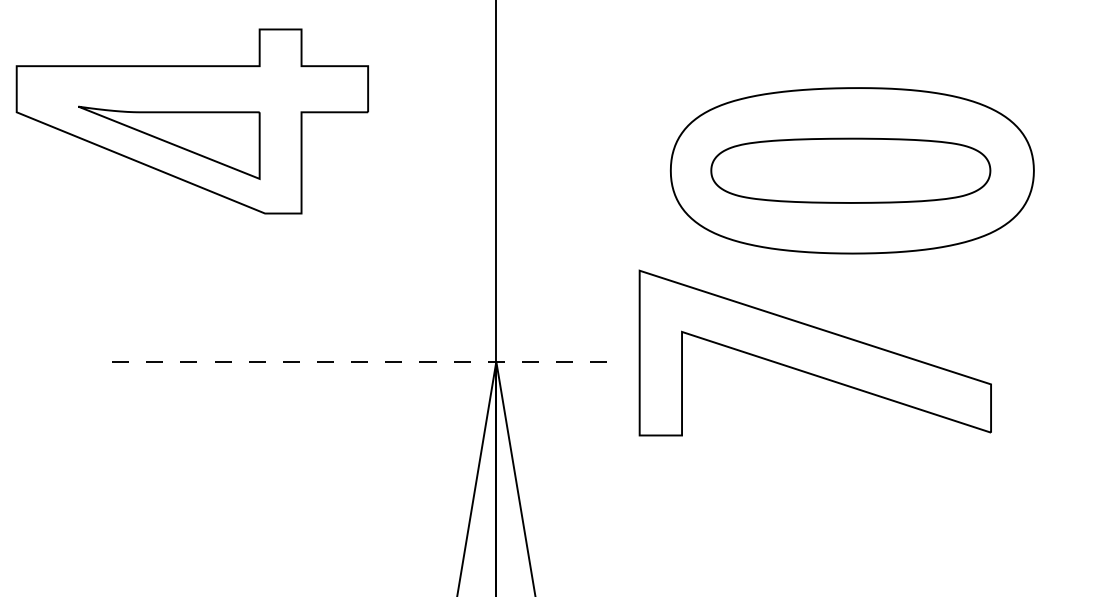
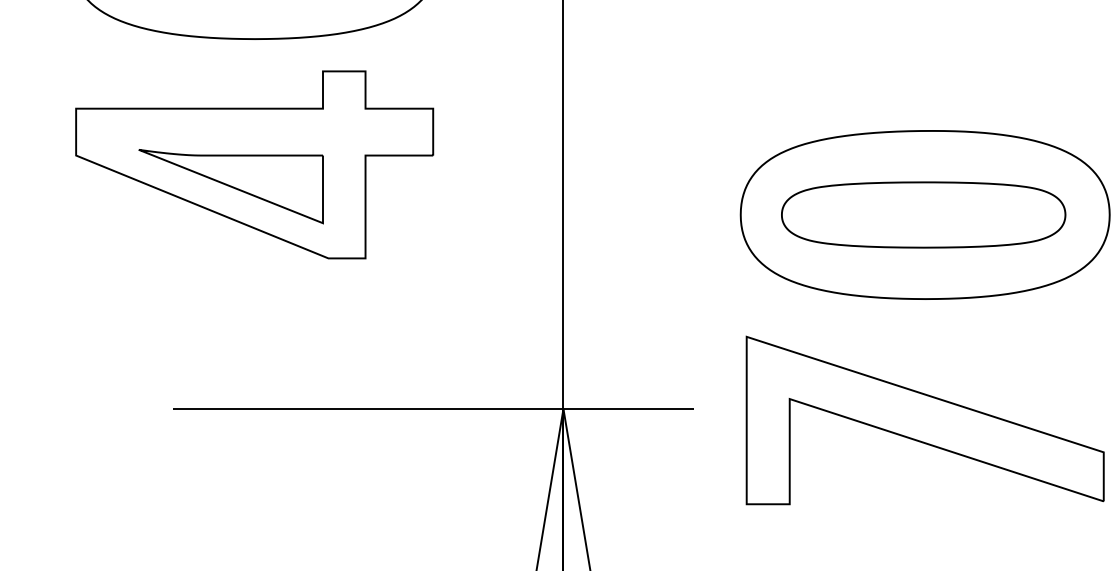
part: (814, 352) -> (924, 419), moved
line: (368, 361) -> (433, 408), dashed -> solid

